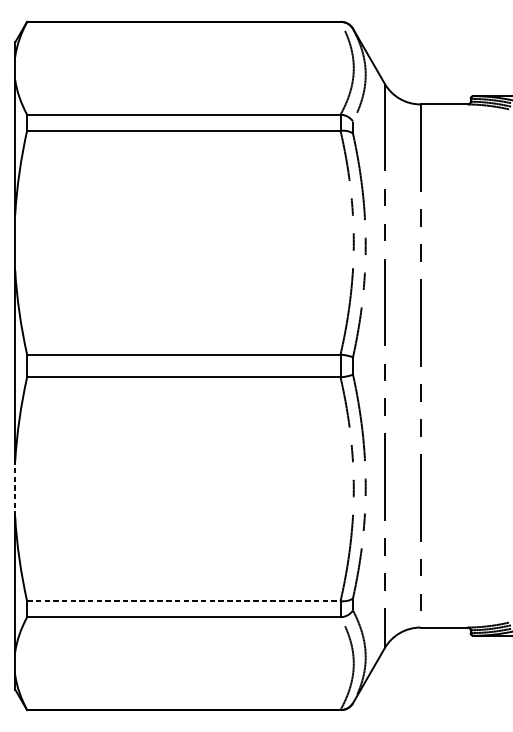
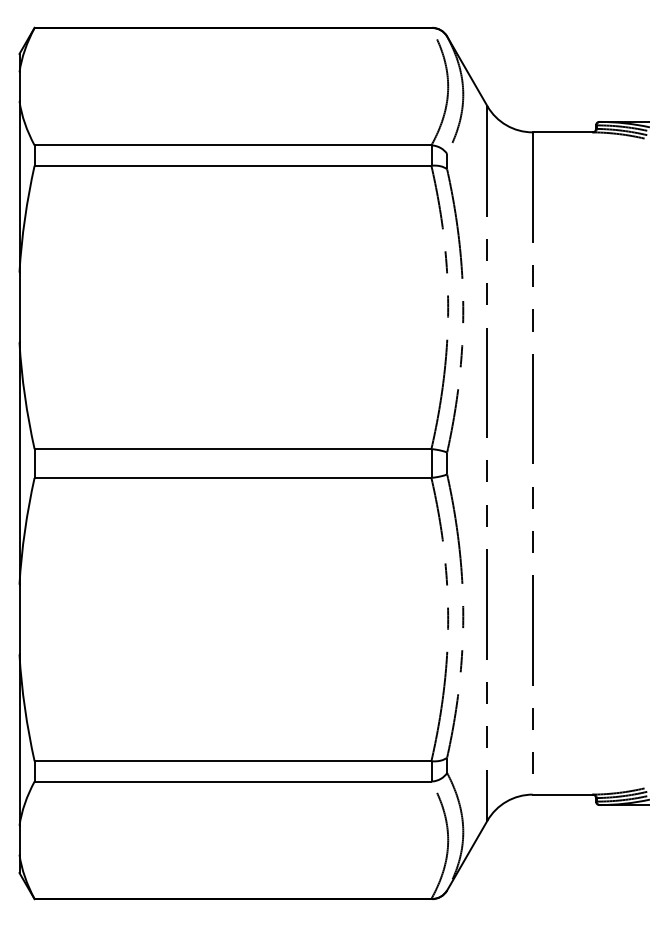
line: (15, 489) -> (19, 619), dashed -> solid
line: (184, 601) -> (233, 761), dashed -> solid

